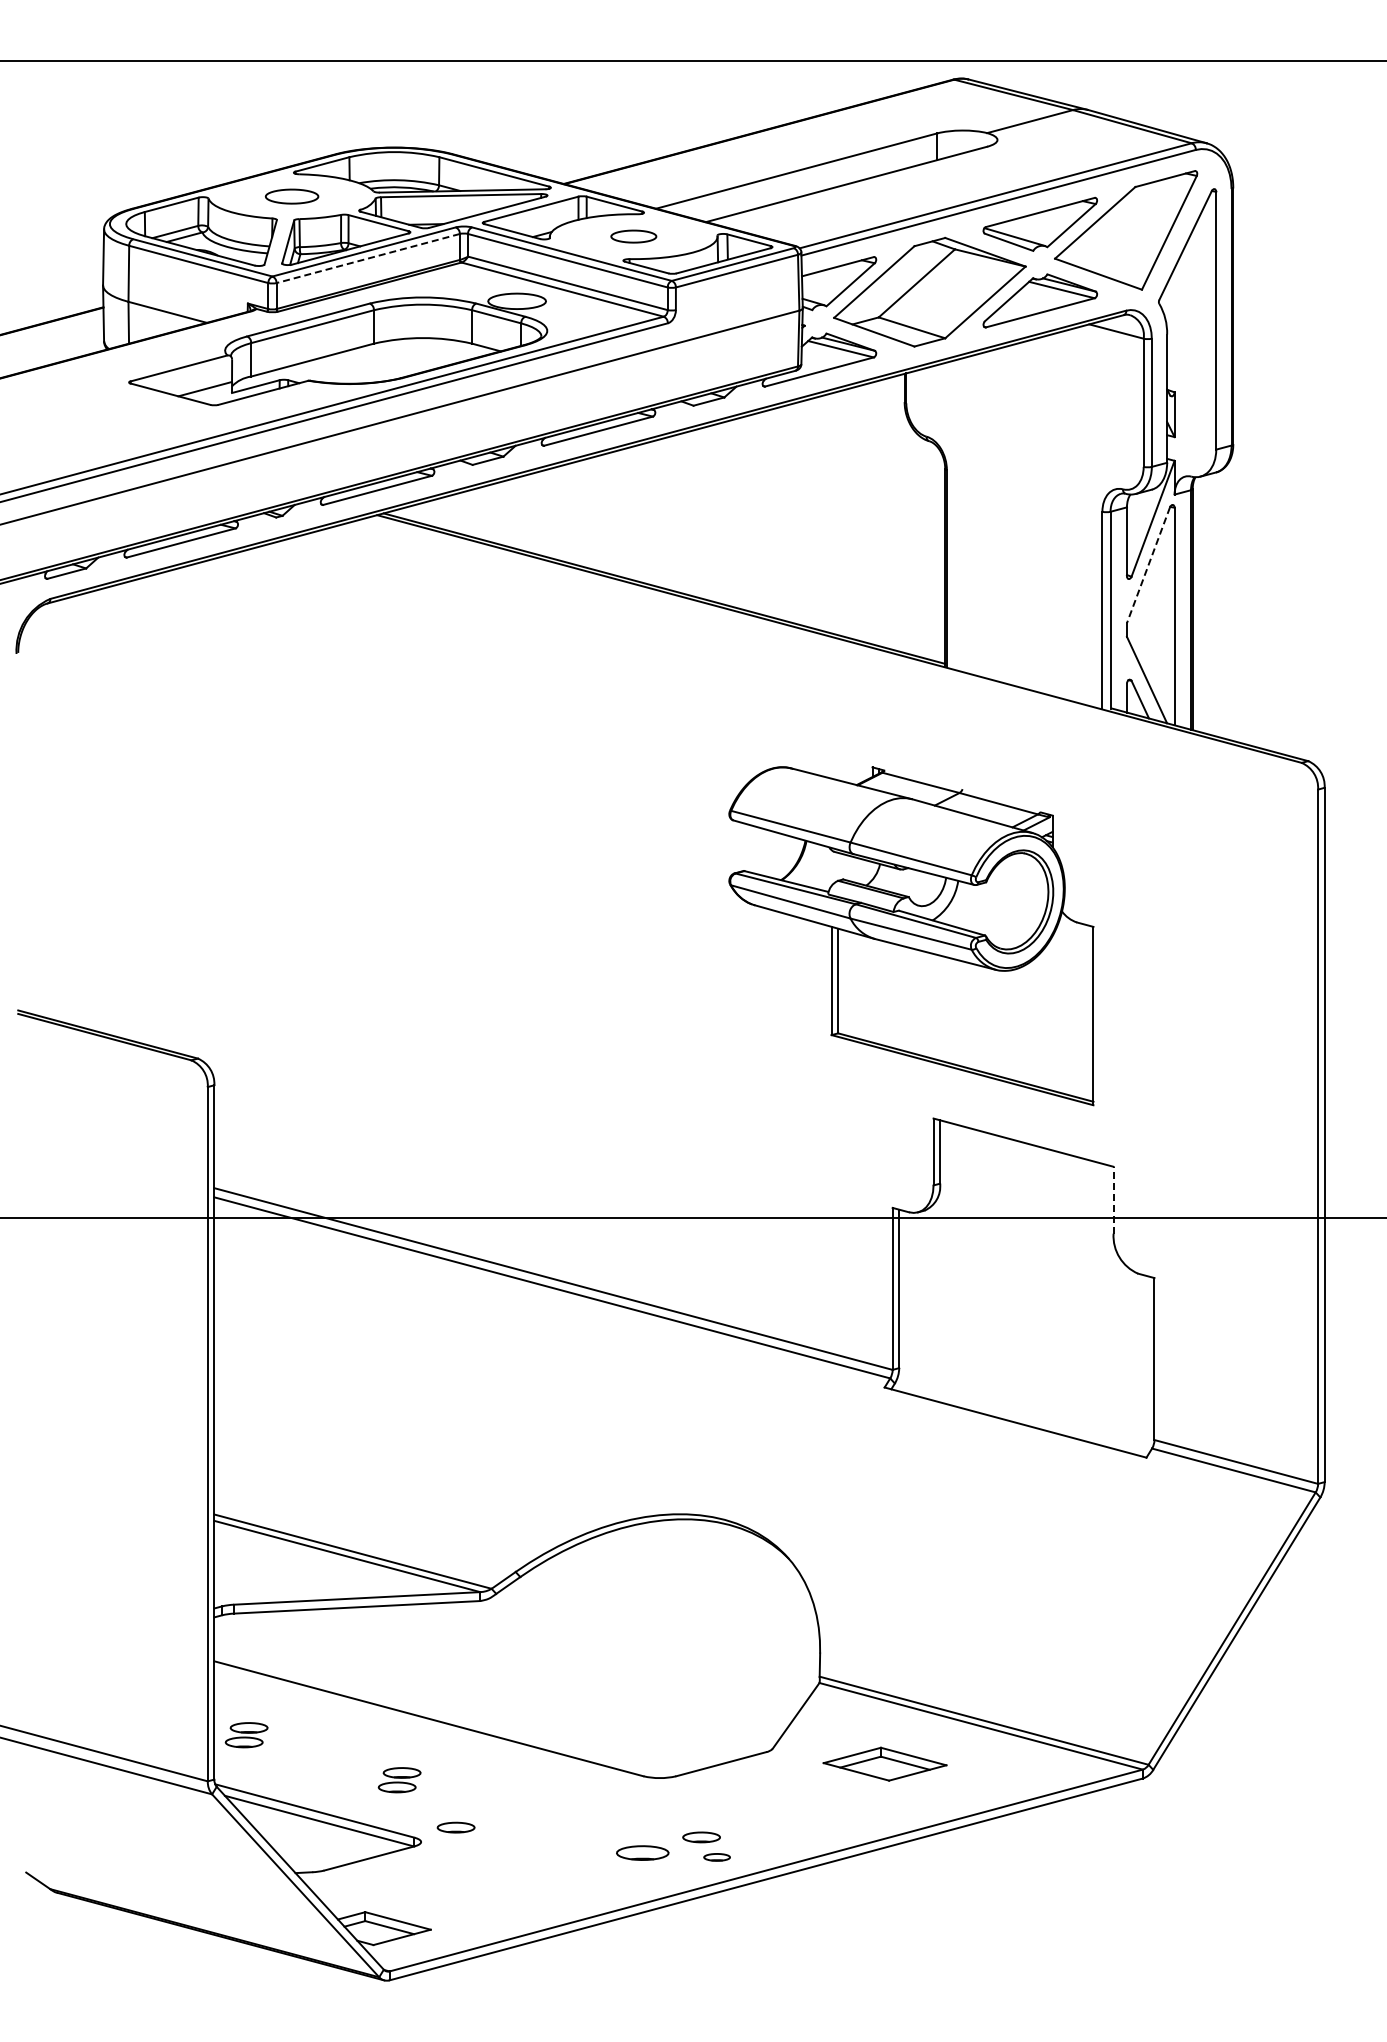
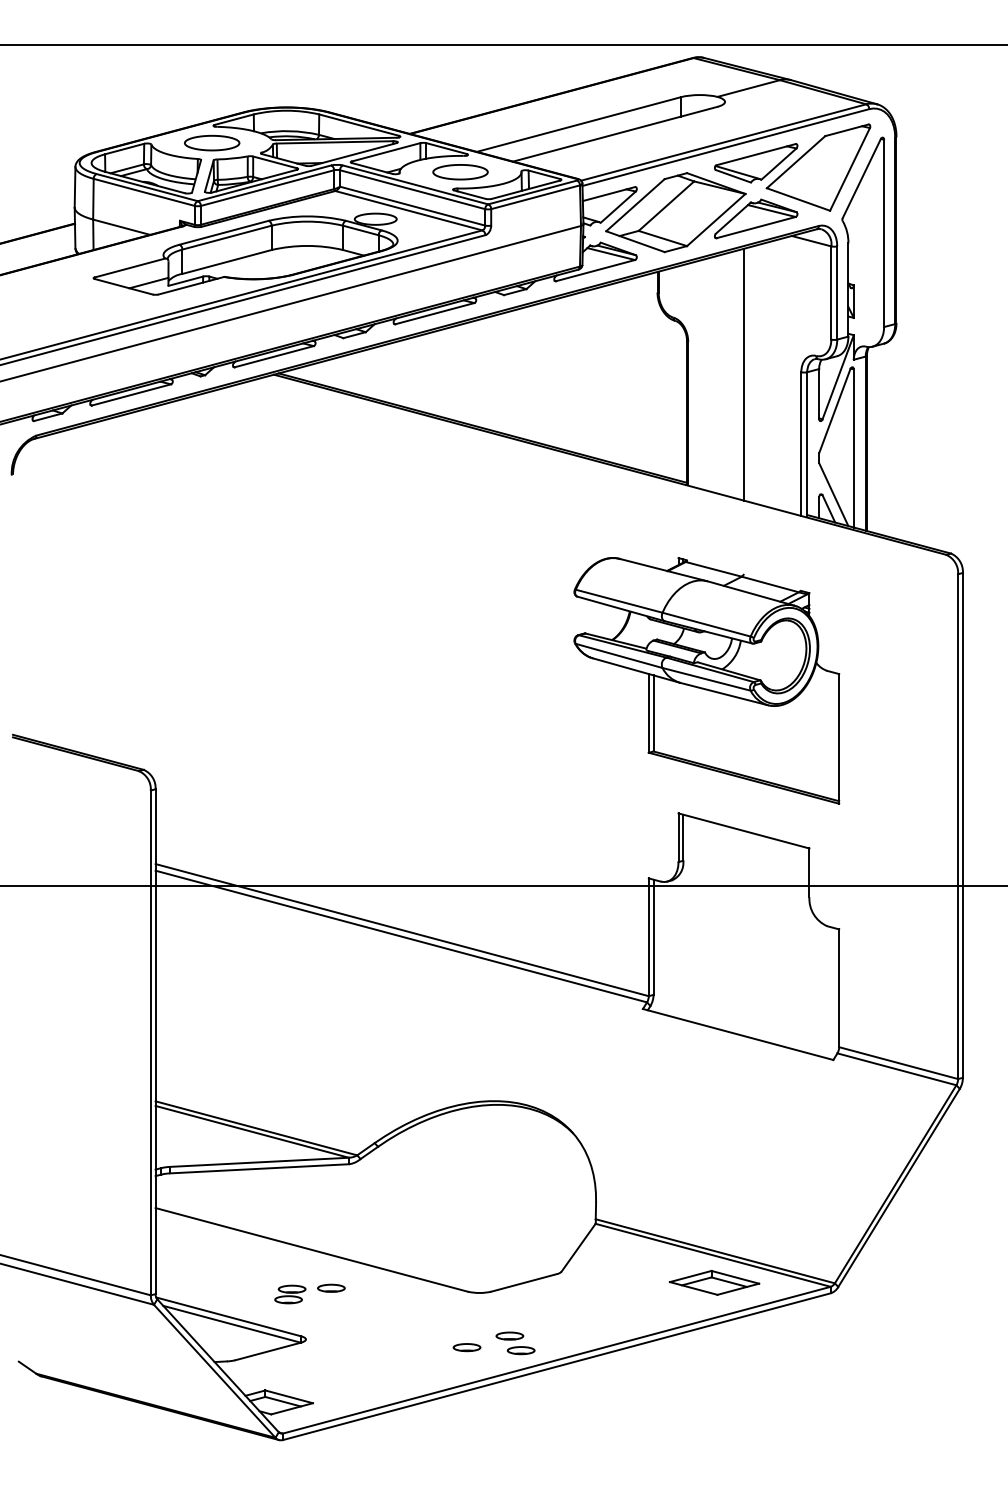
part: (291, 196) -> (211, 143), size x1.43
part: (633, 236) -> (460, 172), size x1.67
line: (368, 258) -> (267, 188), dashed -> solid
line: (1023, 514) -> (743, 374), added
line: (1148, 565) -> (834, 411), dashed -> solid
part: (911, 936) -> (706, 681), moved
line: (1113, 1199) -> (809, 872), dashed -> solid
part: (246, 1735) -> (178, 1262), removed
part: (884, 1763) -> (714, 1282), moved
part: (455, 1827) -> (330, 1288), moved
part: (642, 1853) -> (466, 1347), size x0.71
part: (716, 1857) -> (520, 1350), size x1.43

